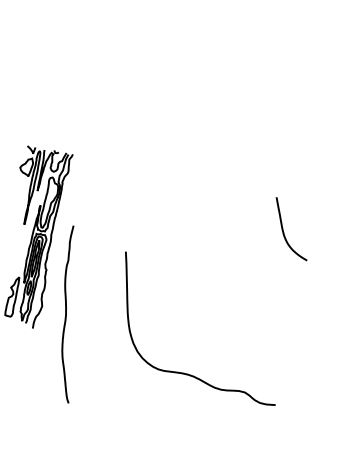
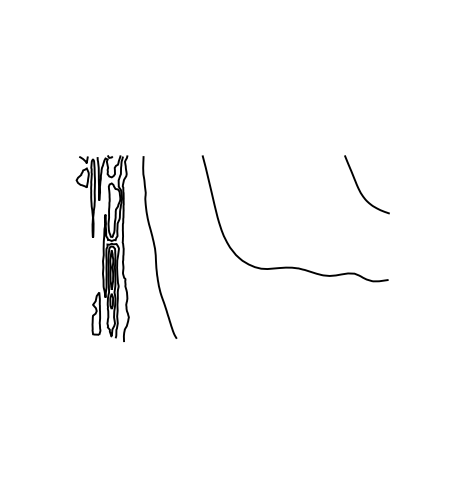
curve: (66, 313) -> (155, 247), moved
curve: (188, 373) -> (292, 266), moved

